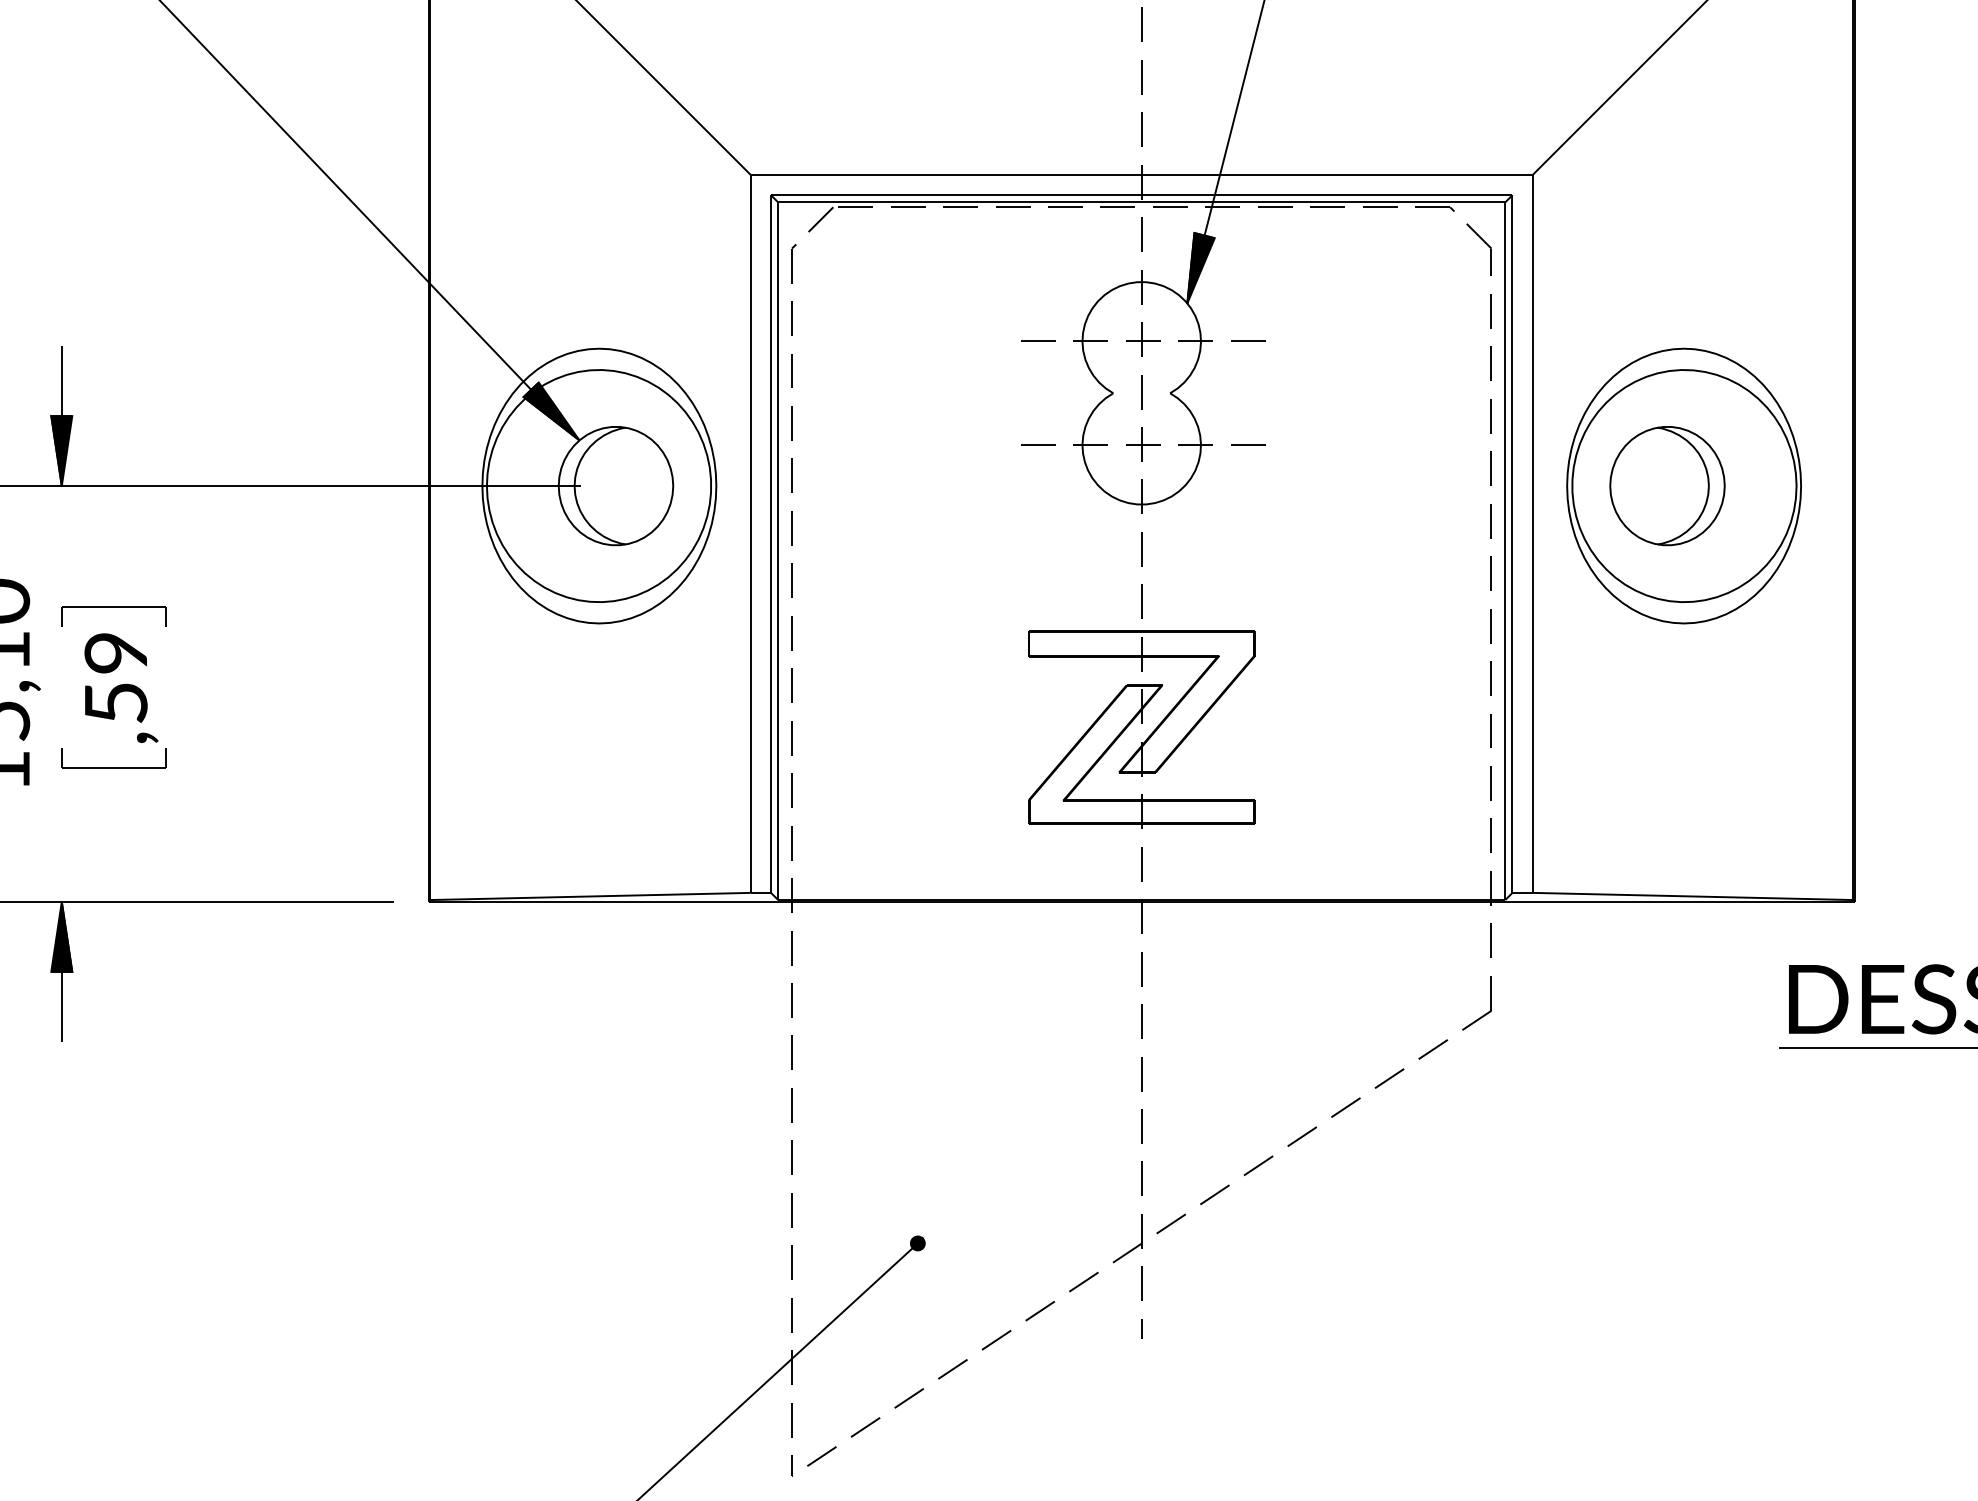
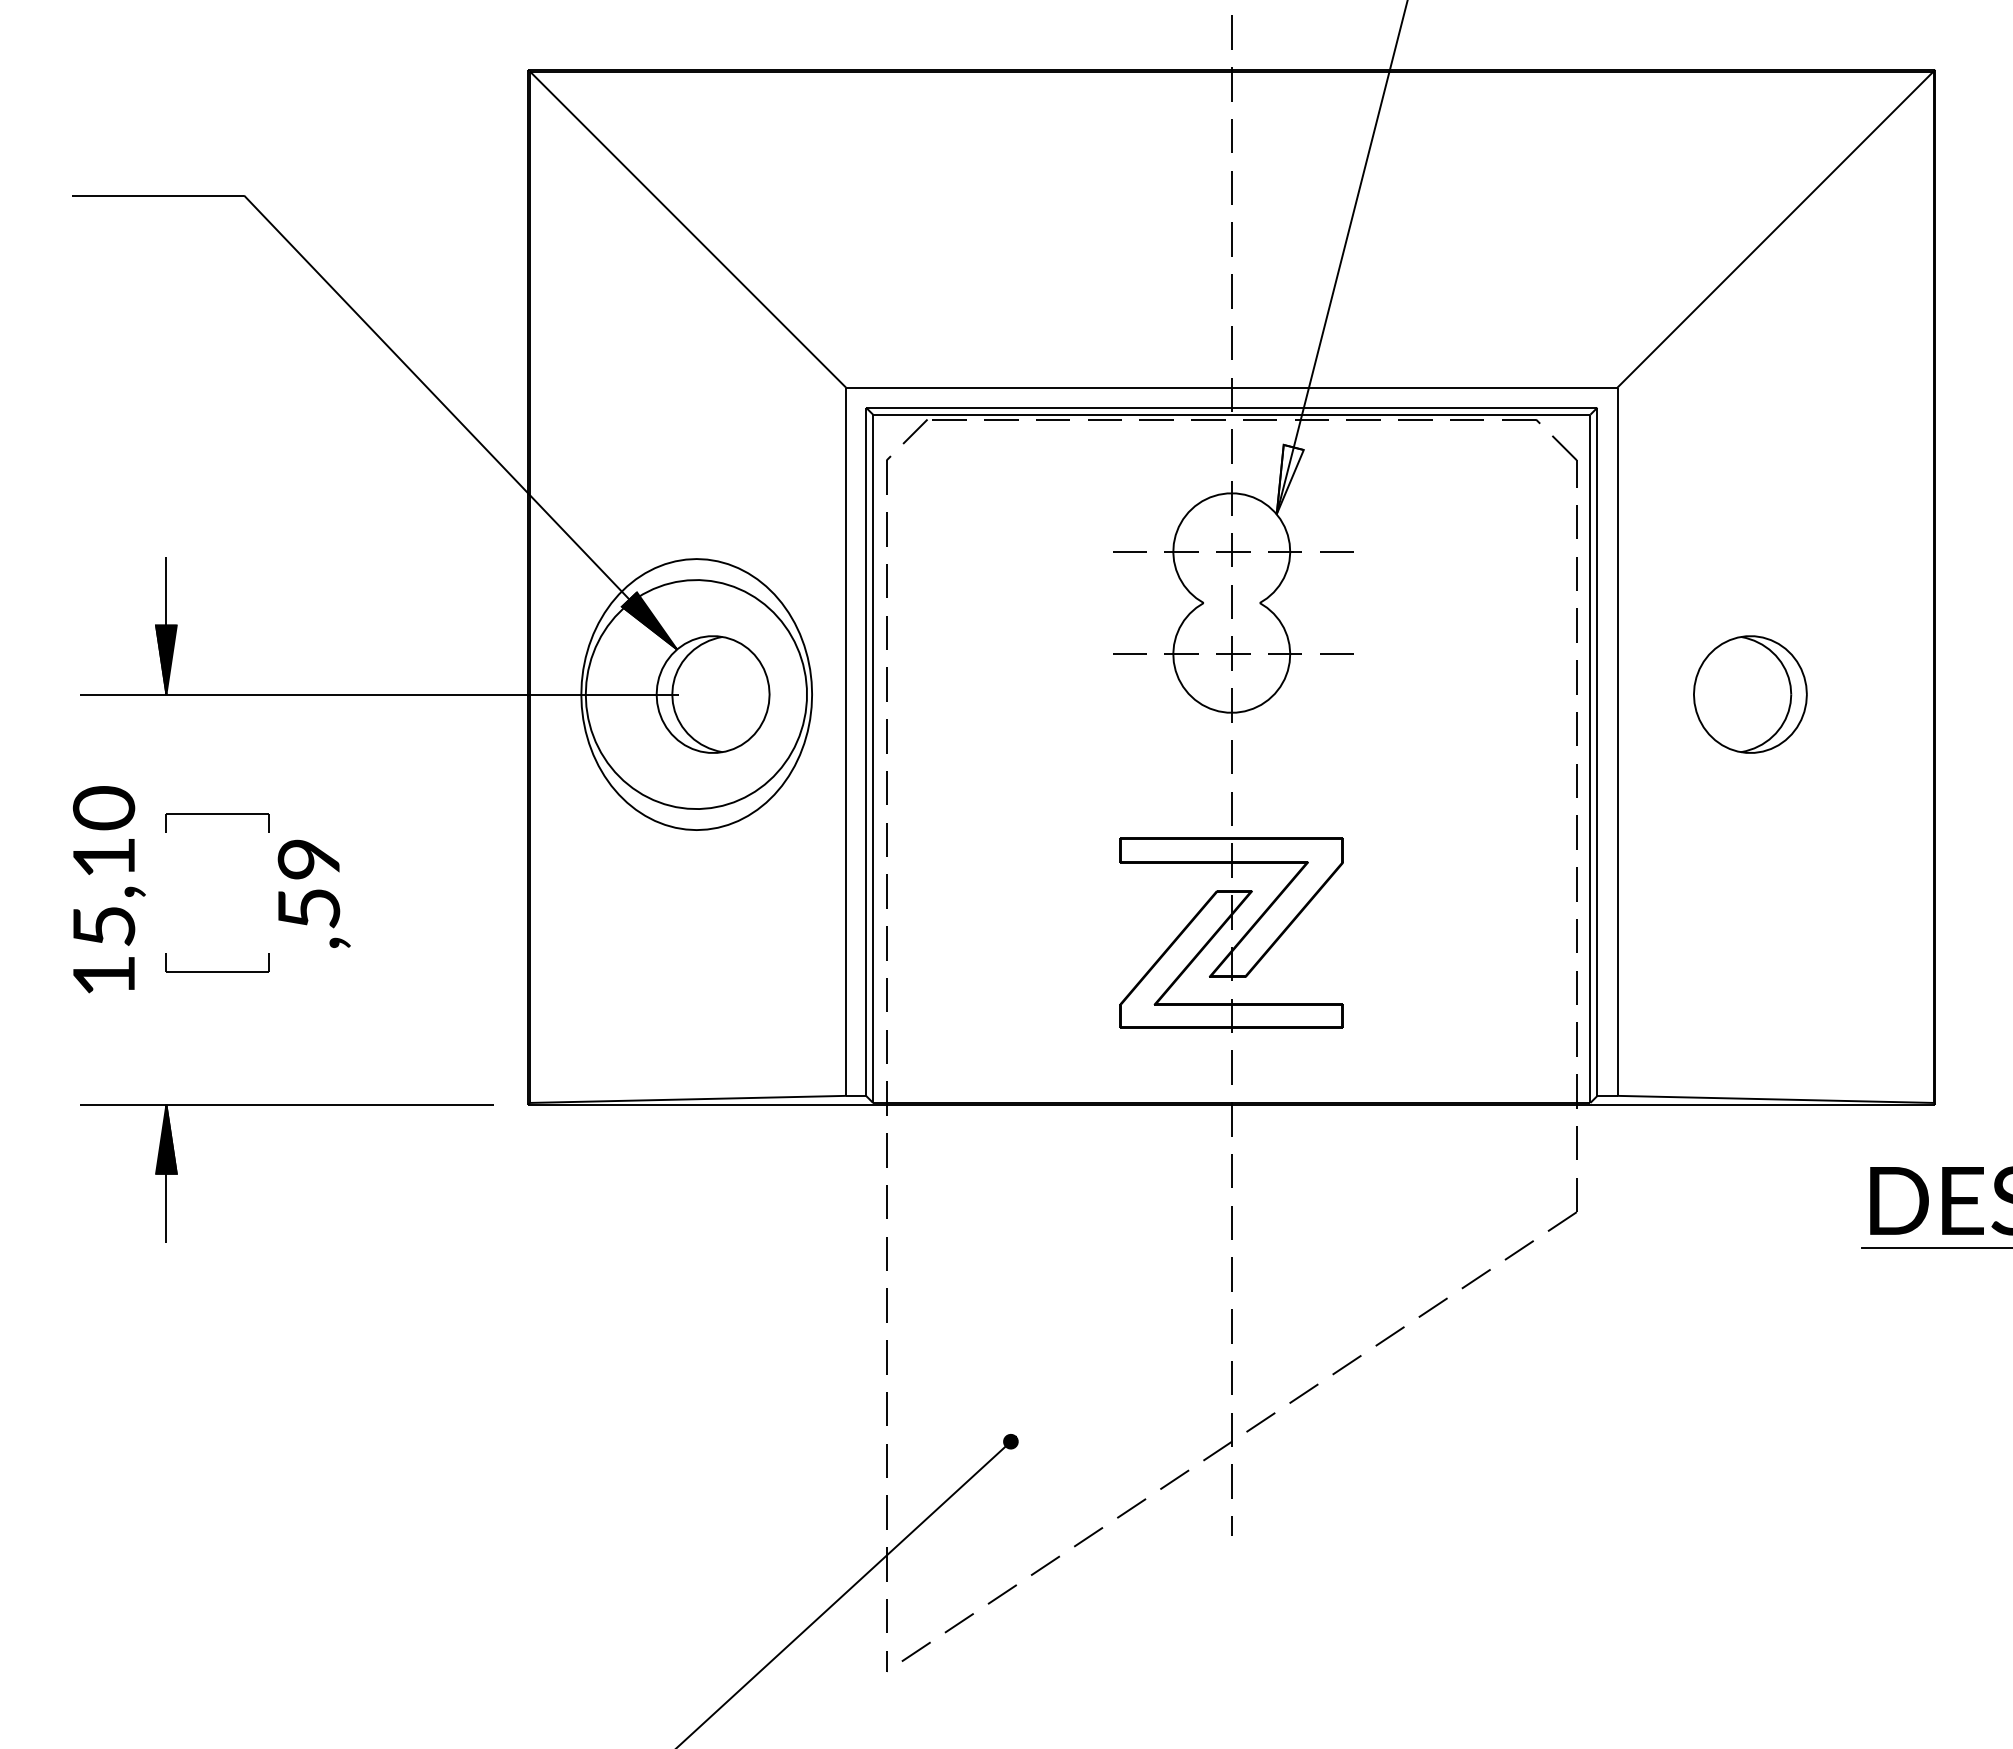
fill: (1200, 268) -> (1289, 479), removed
part: (1683, 486) -> (1766, 694), removed
text: (120, 687) -> (313, 893), moved

